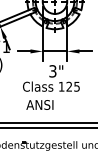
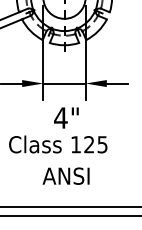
text: (52, 71) -> (60, 118), 3" -> 4"
text: (39, 104) -> (65, 175), moved

